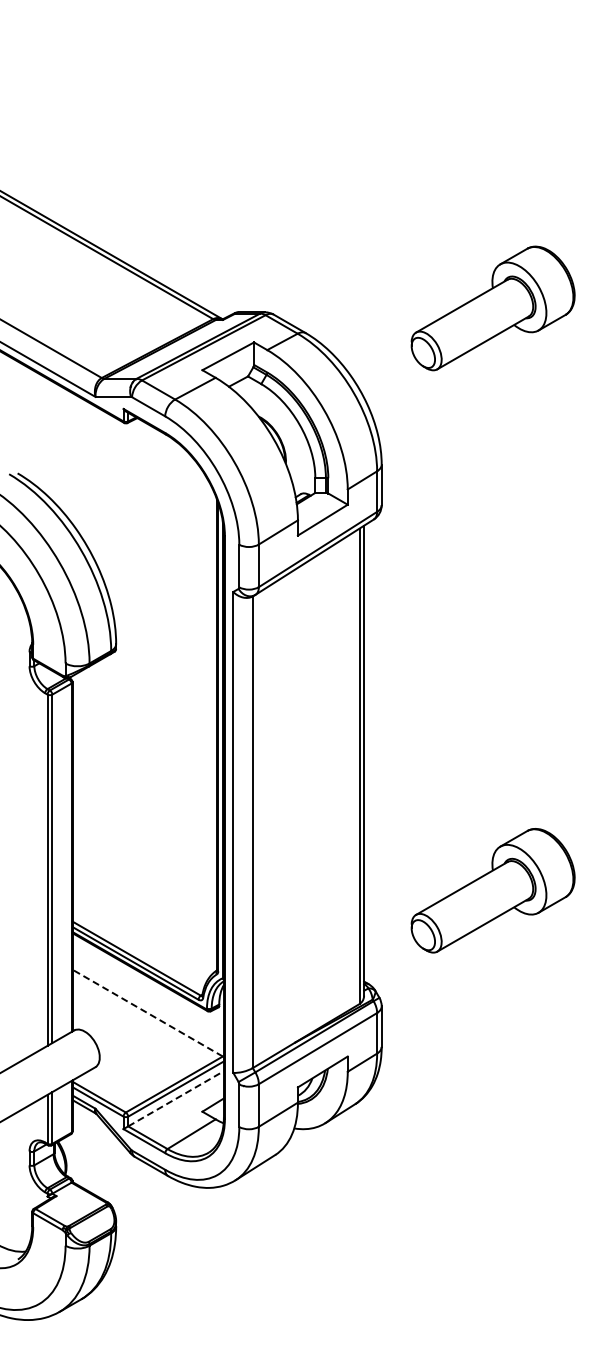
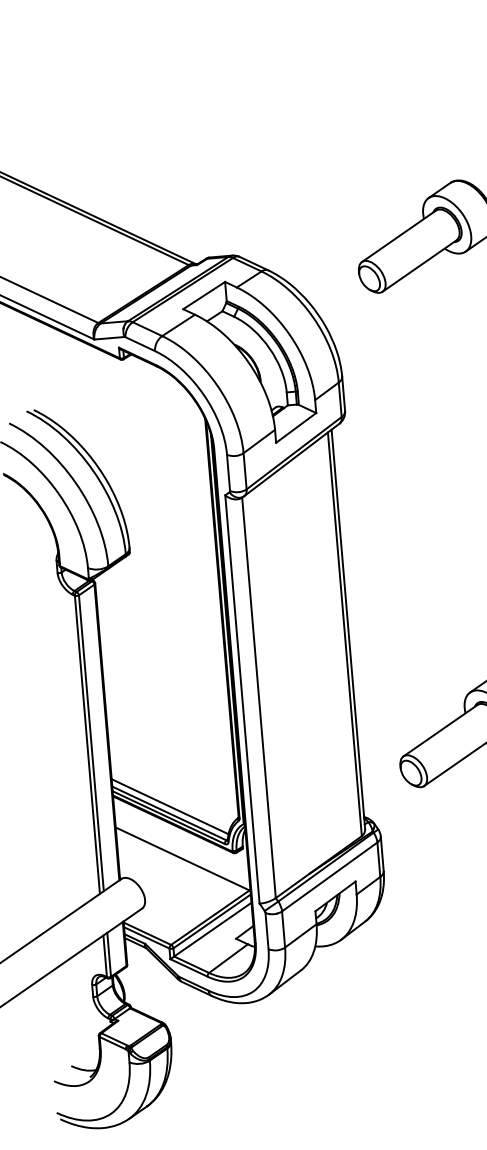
line: (137, 950) -> (169, 806), added
line: (147, 1013) -> (182, 859), dashed -> solid
line: (176, 1098) -> (213, 929), dashed -> solid

